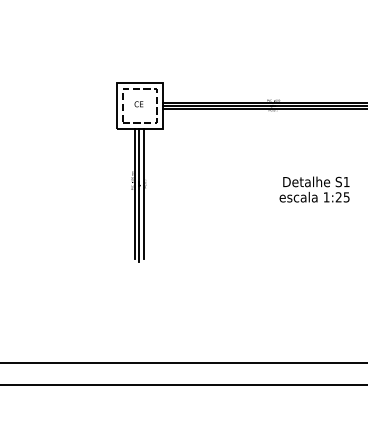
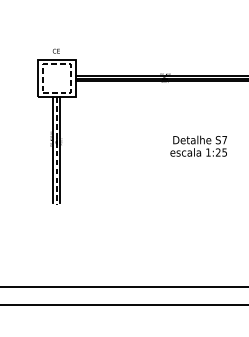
text: (138, 104) -> (56, 51), moved
text: (346, 182) -> (224, 140), S1 -> S7
line: (139, 195) -> (56, 151), solid -> dashed

